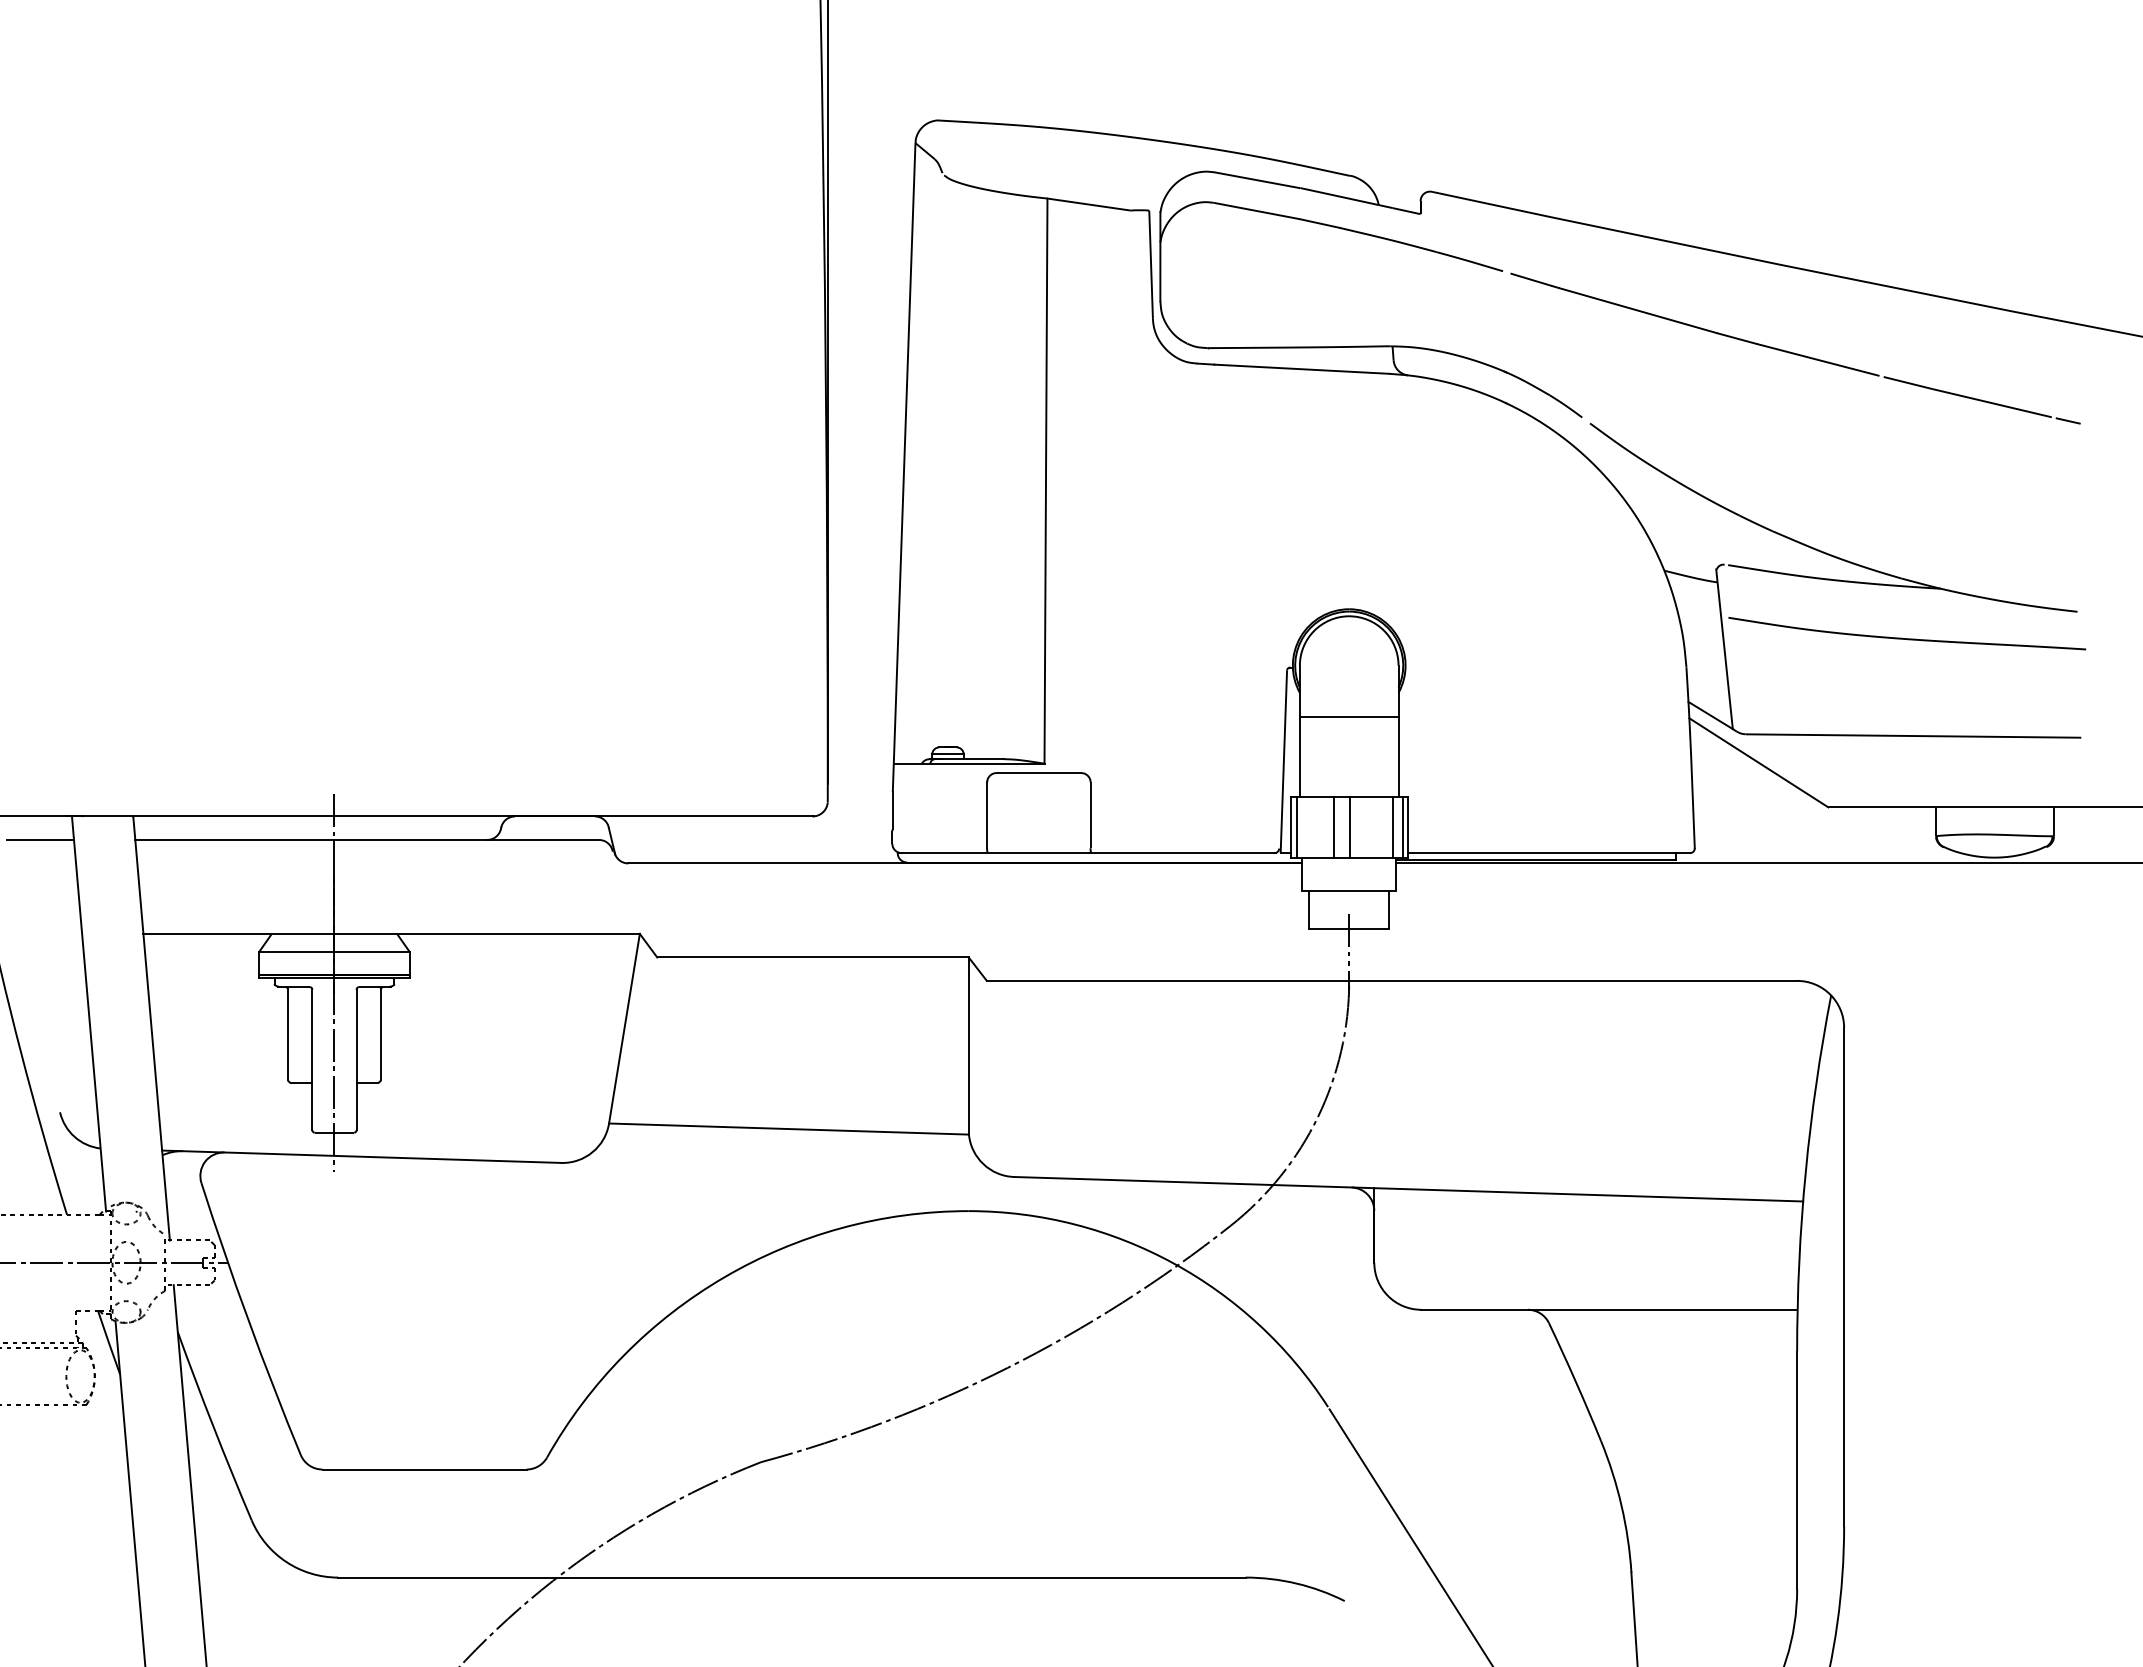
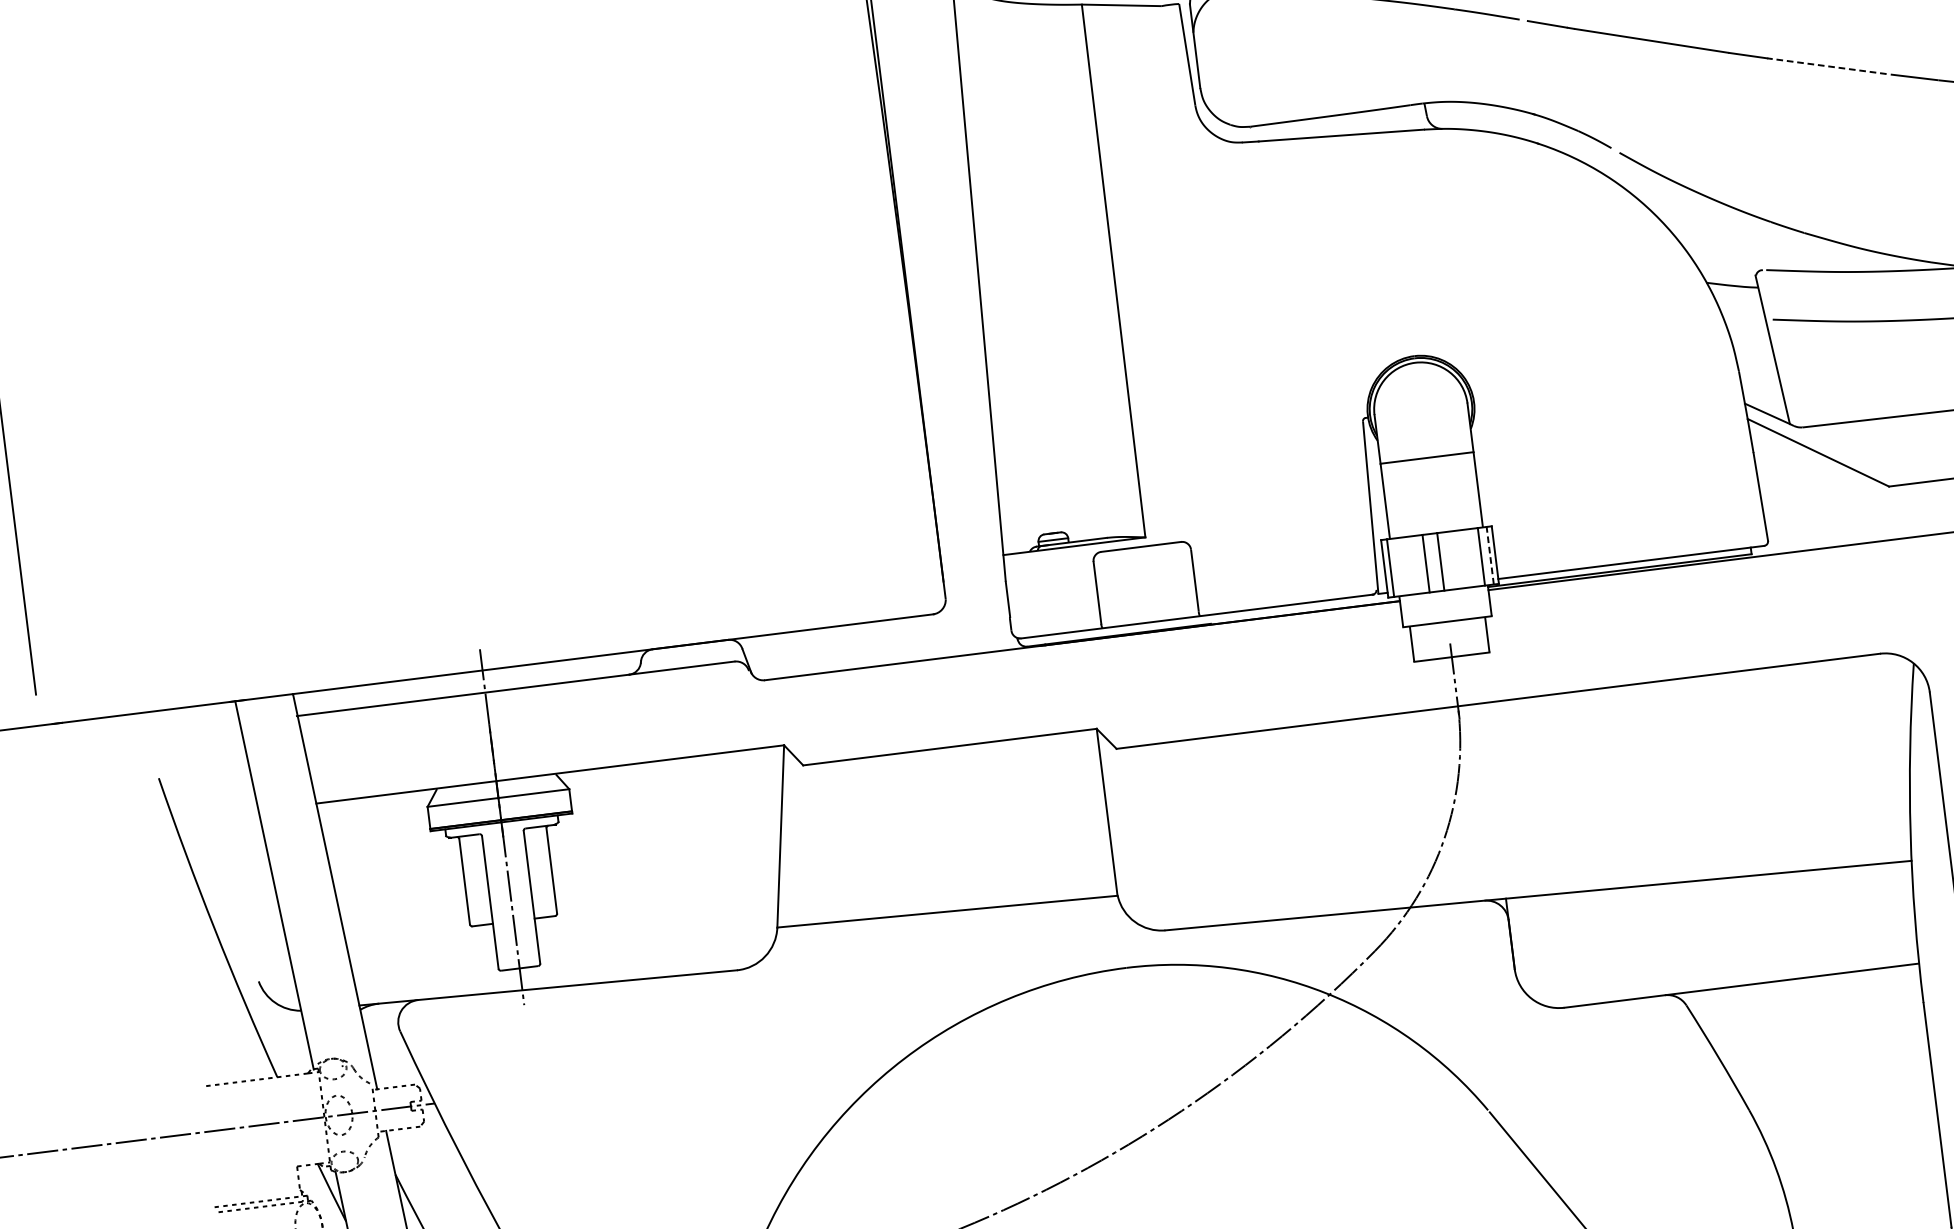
line: (1817, 359) -> (1826, 65), solid -> dashed
line: (1402, 827) -> (1490, 555), solid -> dashed
line: (39, 839) -> (207, 726), removed

